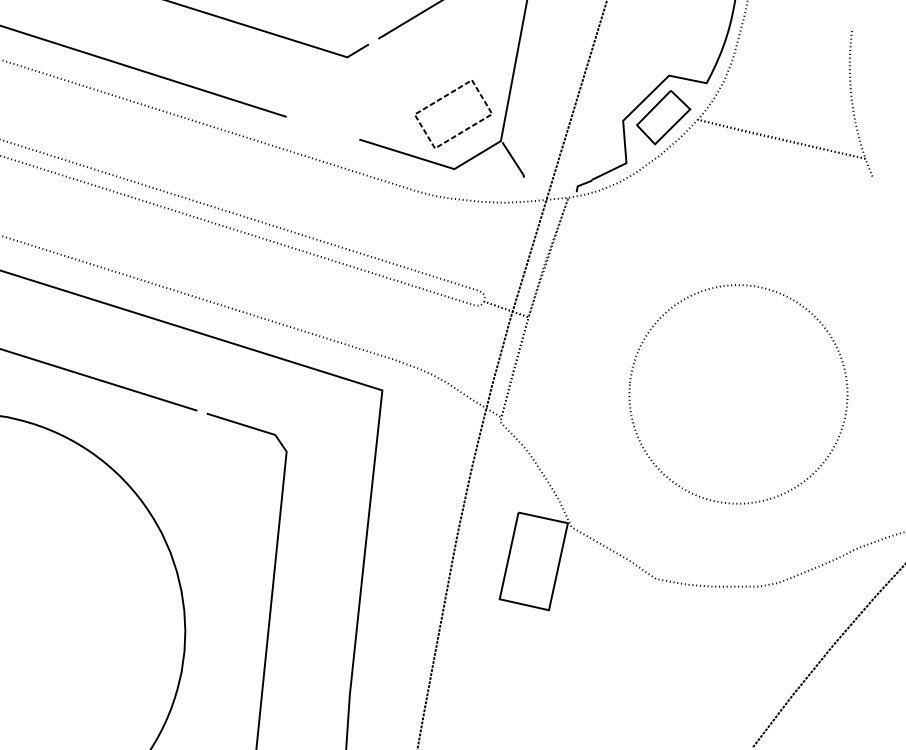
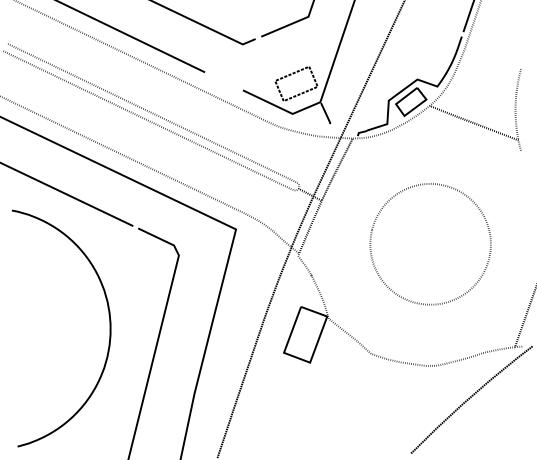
part: (640, 436) -> (373, 259), moved

